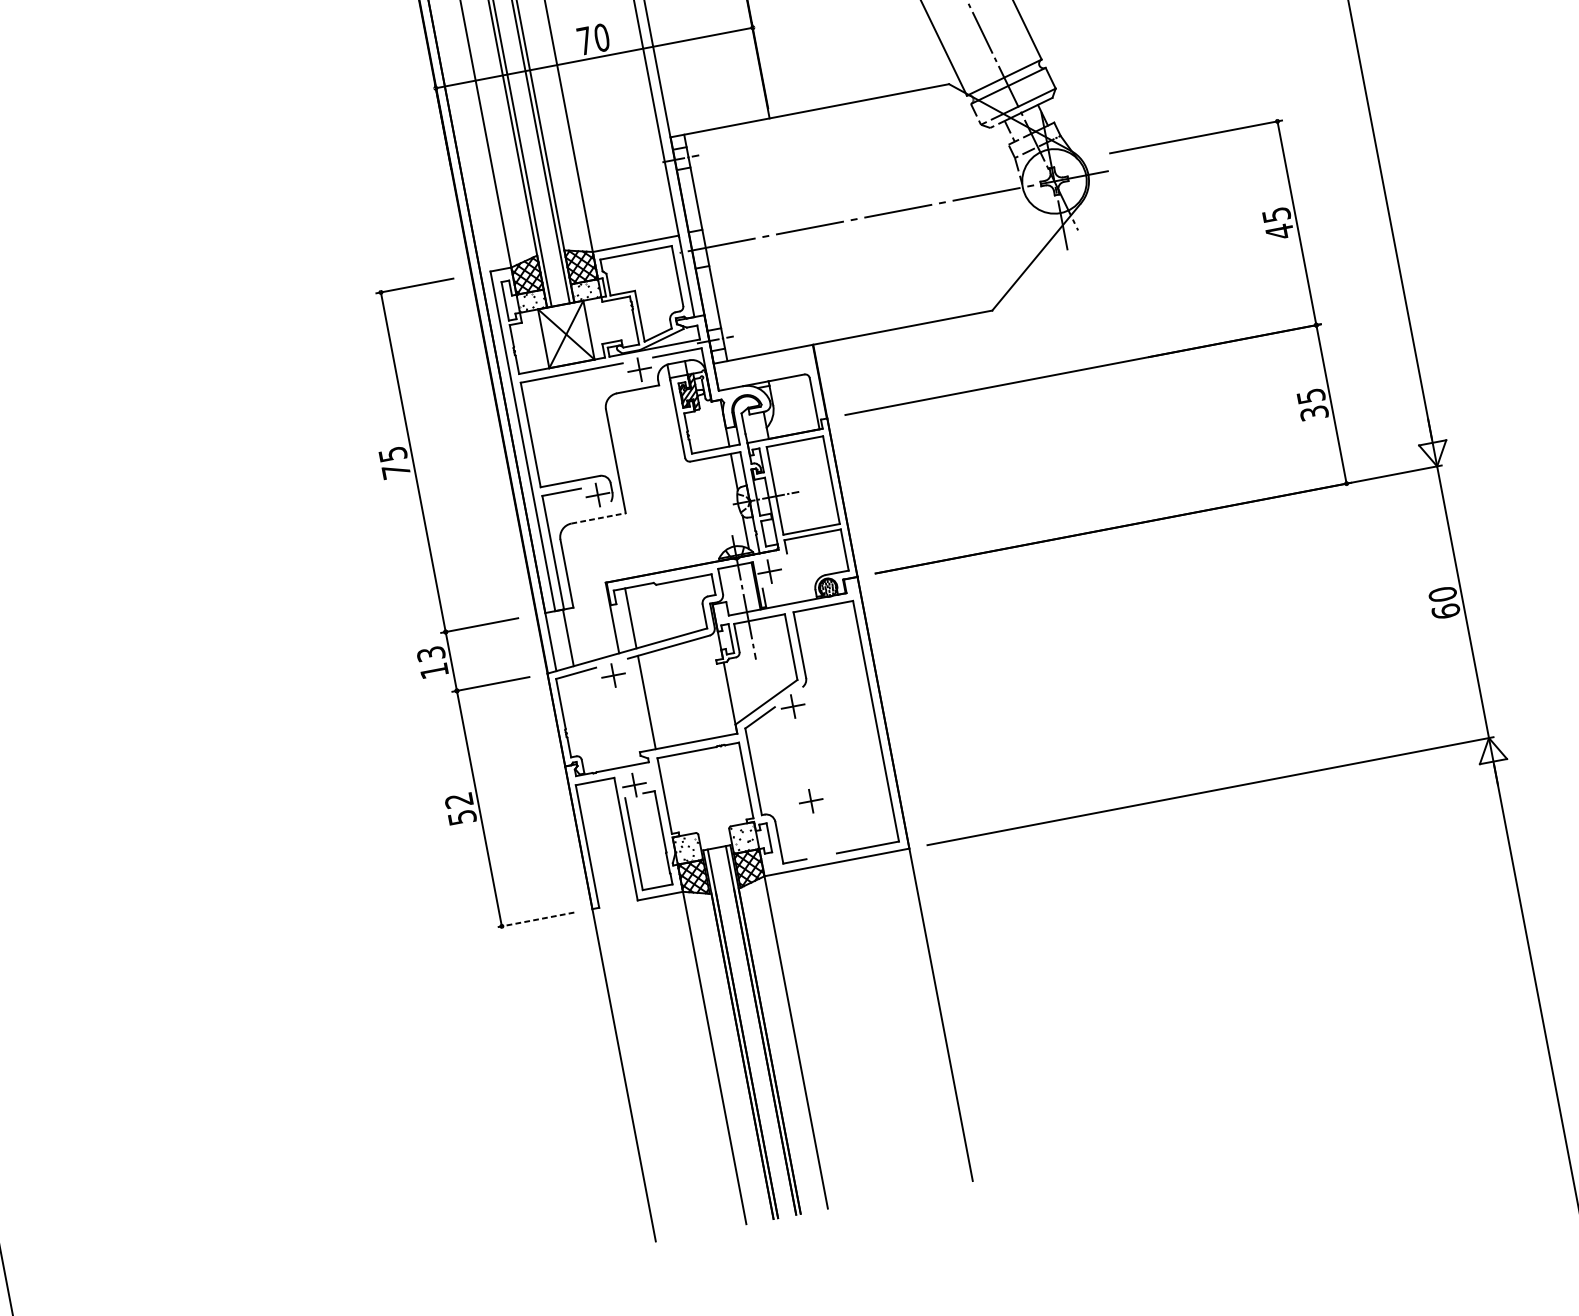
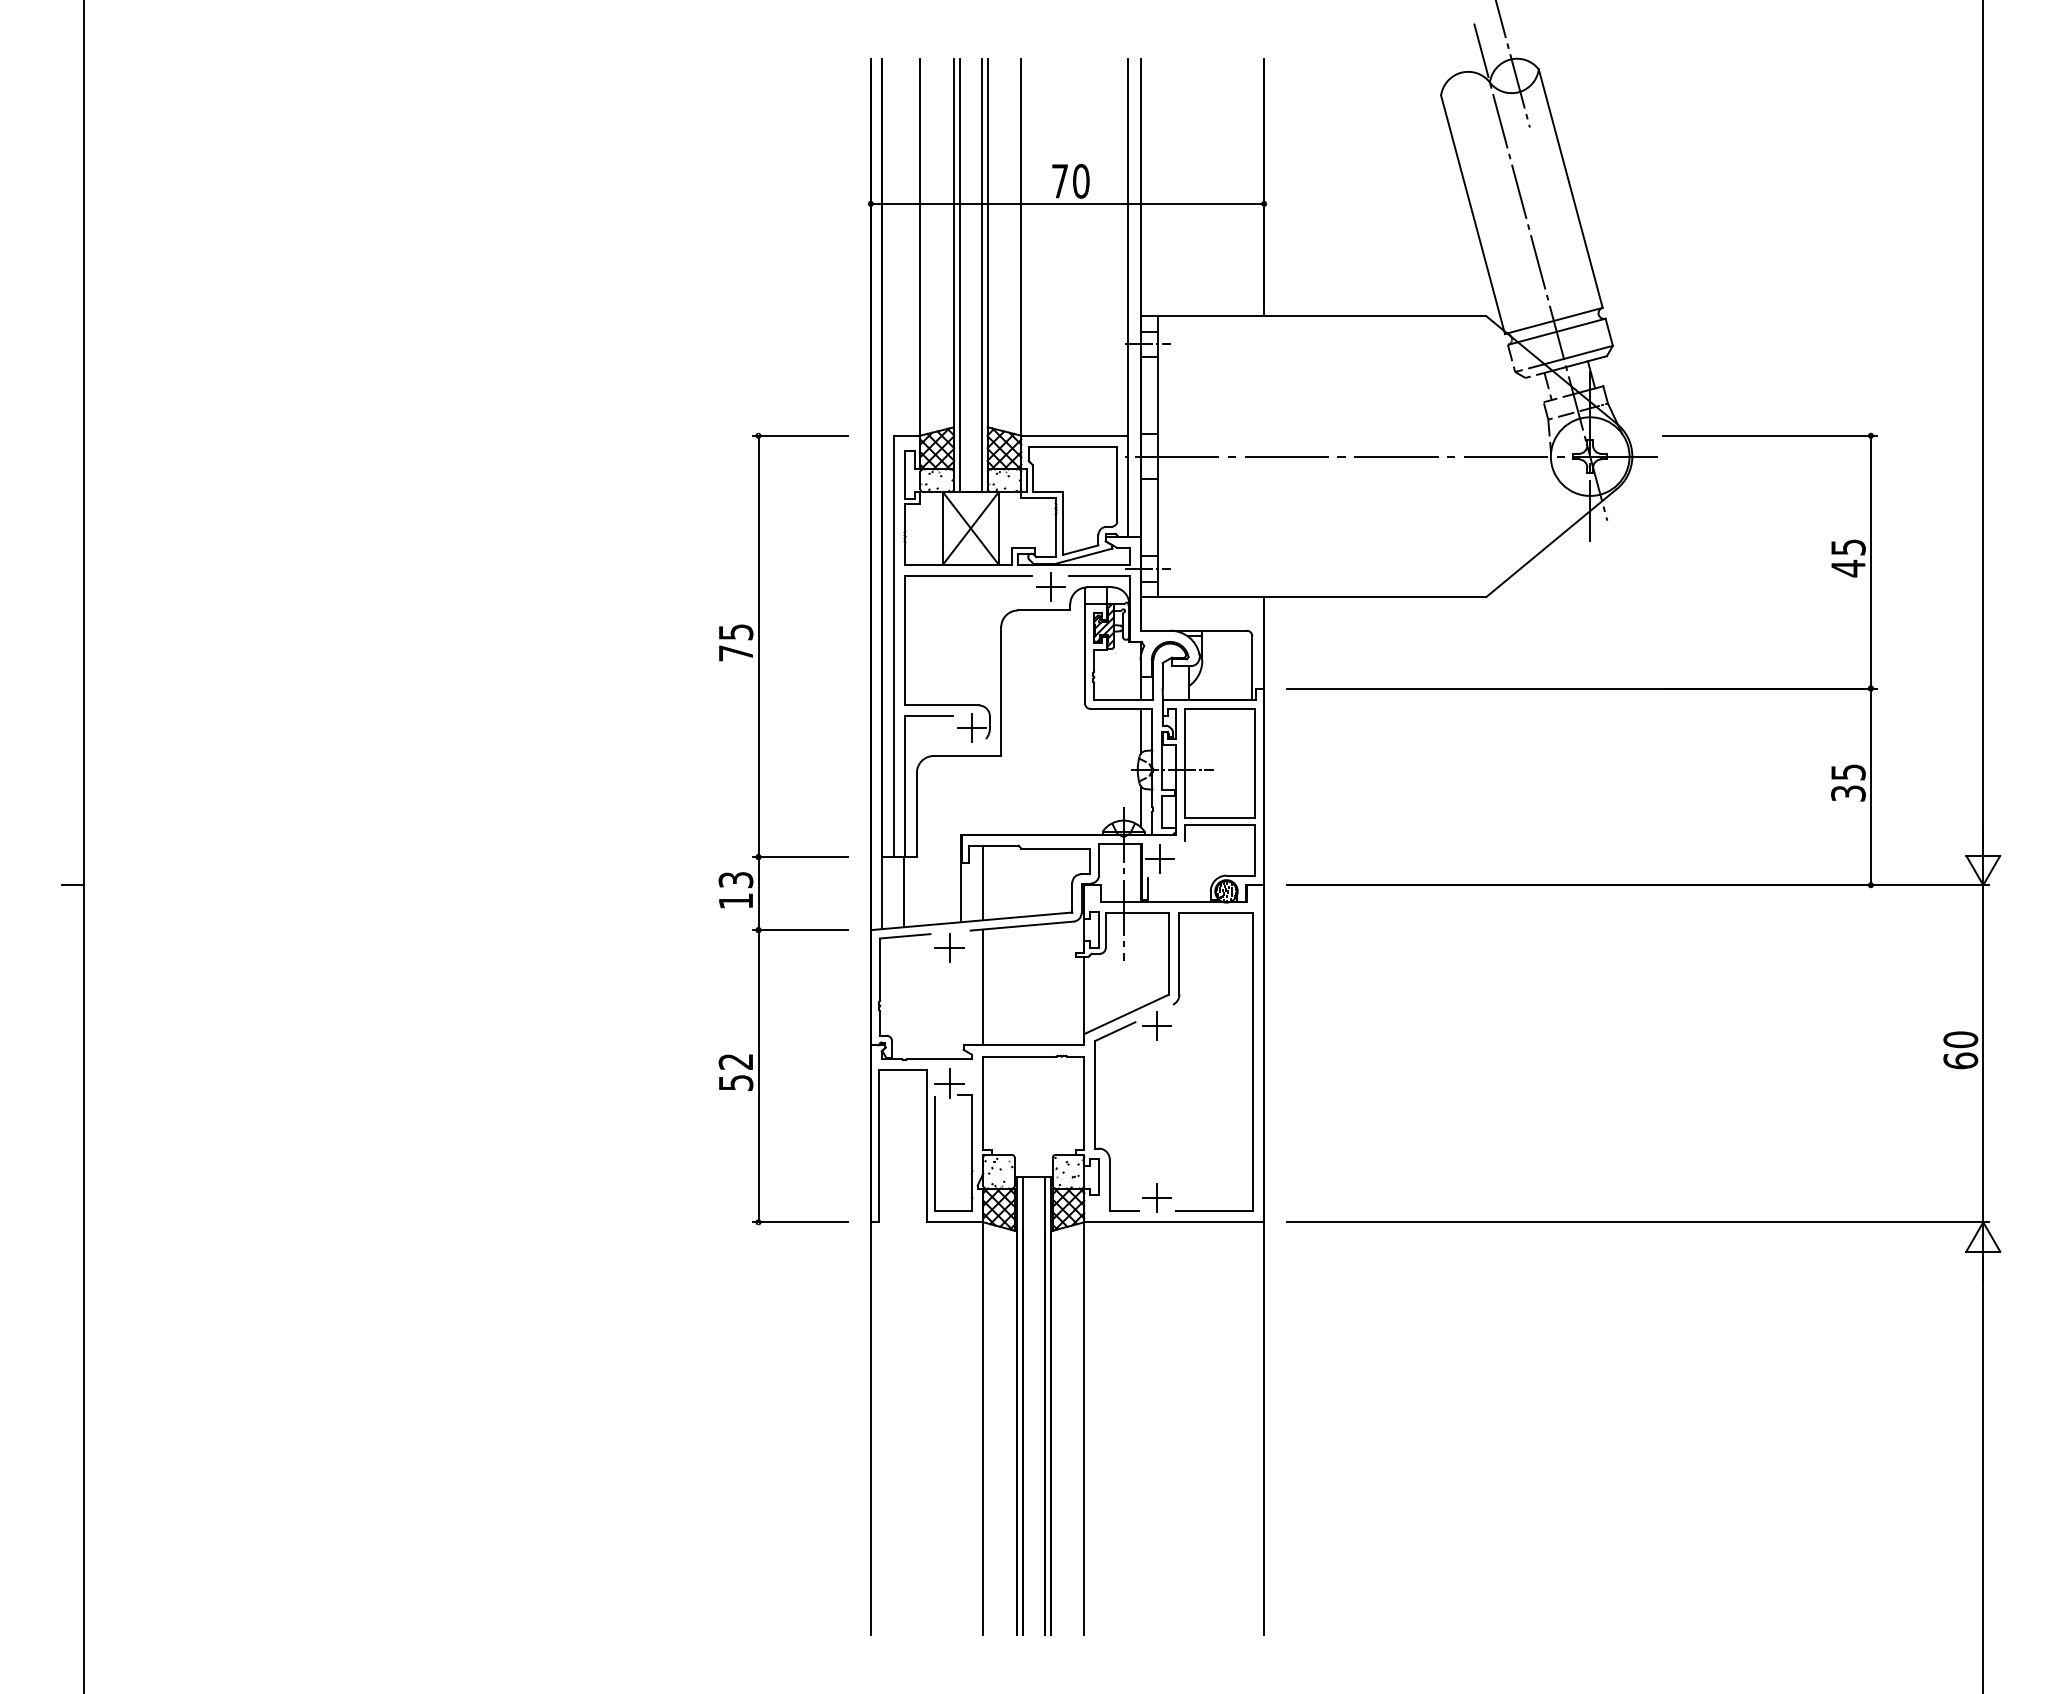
line: (598, 518) -> (967, 755), dashed -> solid
part: (810, 800) -> (1156, 1197), moved
line: (535, 920) -> (800, 1222), dashed -> solid

